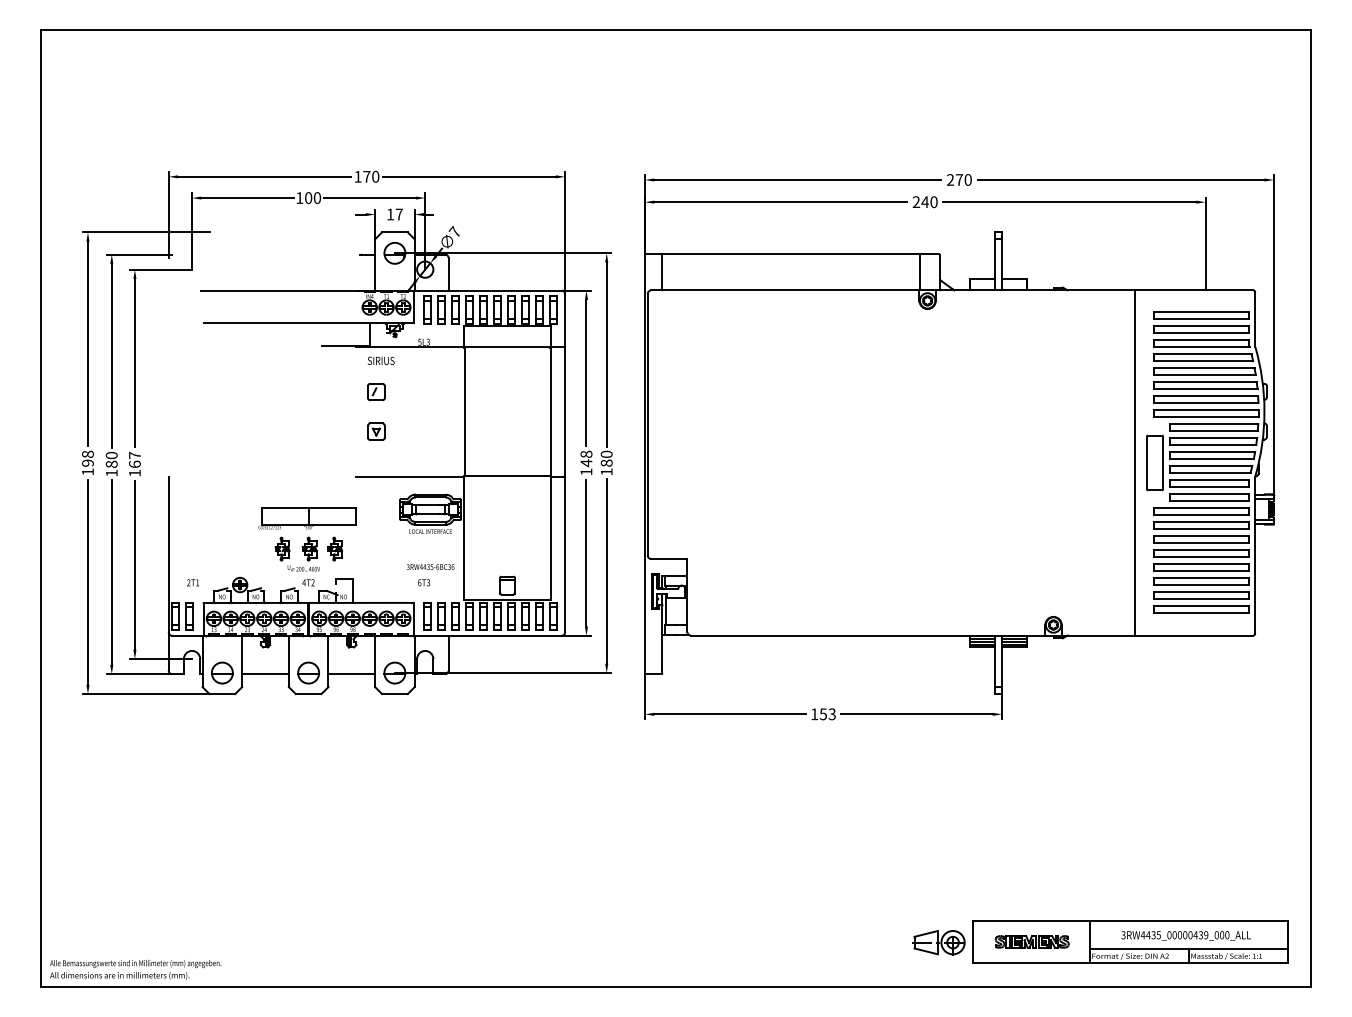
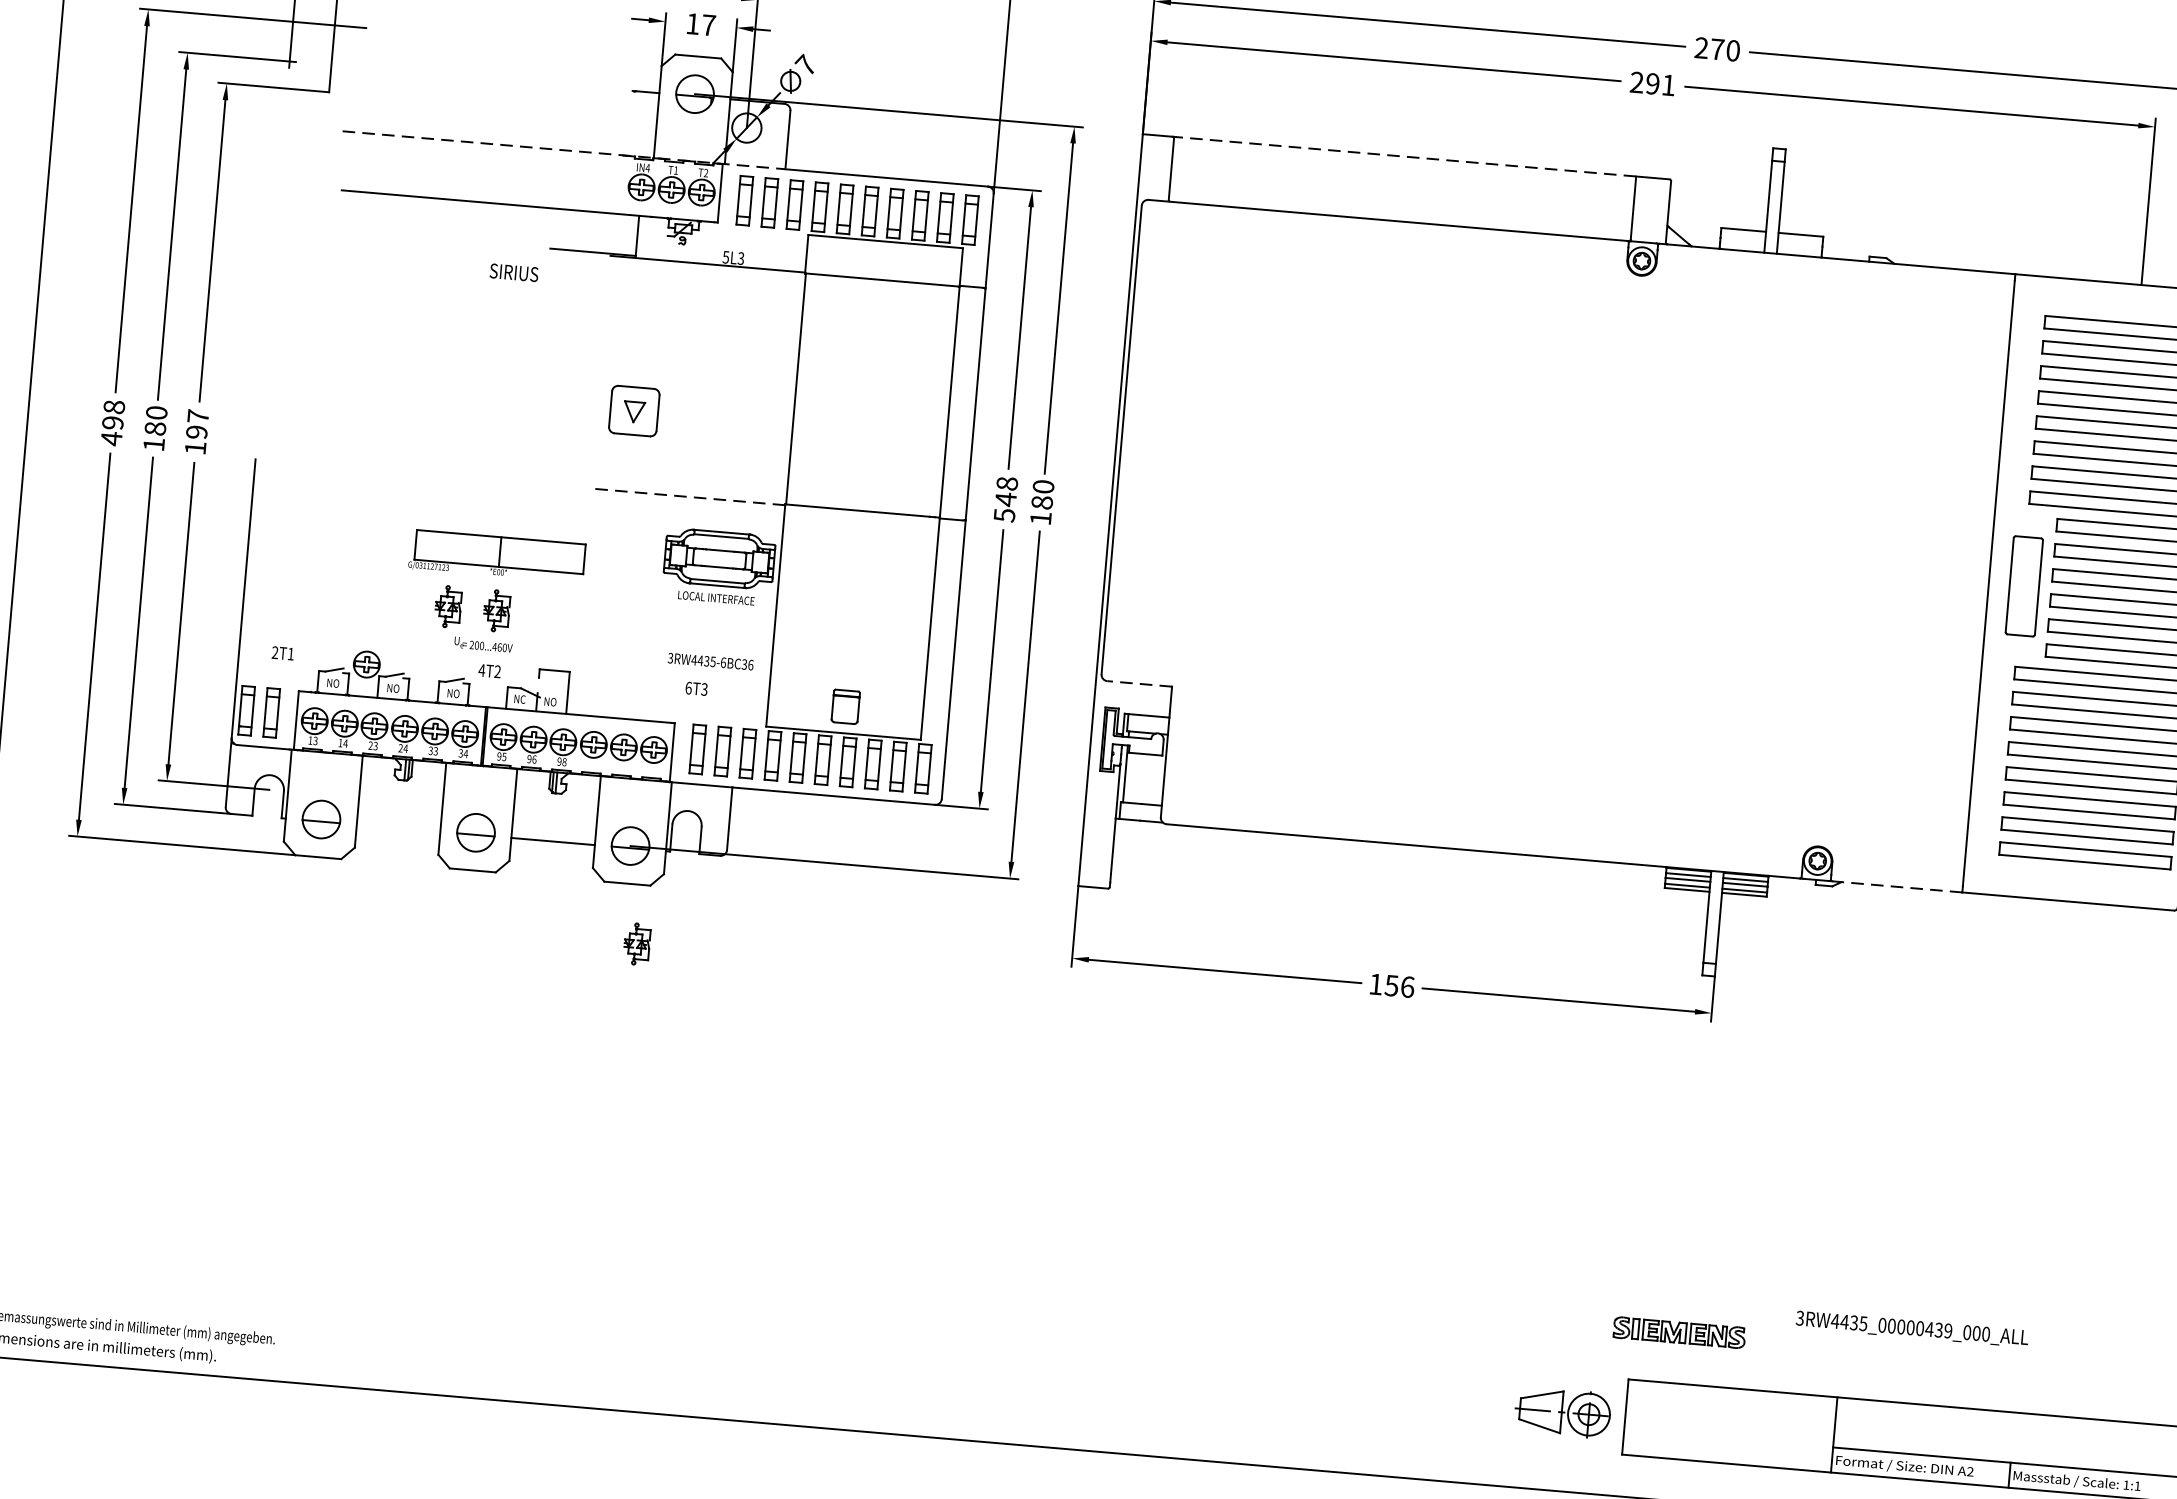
text: (929, 202) -> (1660, 85), 240 -> 291
line: (791, 254) -> (1405, 157), solid -> dashed
line: (324, 290) -> (563, 149), solid -> dashed
text: (380, 360) -> (513, 271), moved
part: (376, 392) -> (640, 340), removed
part: (376, 431) -> (634, 410), size x1.6
text: (134, 463) -> (196, 430), 167 -> 197
text: (87, 471) -> (110, 437), 198 -> 498
text: (586, 471) -> (1004, 514), 148 -> 548
line: (409, 476) -> (686, 496), solid -> dashed
part: (335, 548) -> (637, 943), moved
line: (668, 559) -> (1138, 684), solid -> dashed
line: (1098, 635) -> (1896, 886), solid -> dashed
line: (265, 674) -> (398, 828), removed
text: (831, 714) -> (1406, 987), 153 -> 156
text: (1185, 935) -> (1911, 1328), moved
part: (1031, 941) -> (1678, 1331), moved

